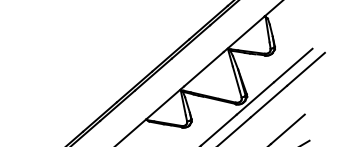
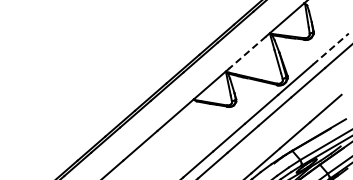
line: (292, 65) -> (330, 49), solid -> dashed
line: (203, 69) -> (247, 52), solid -> dashed

